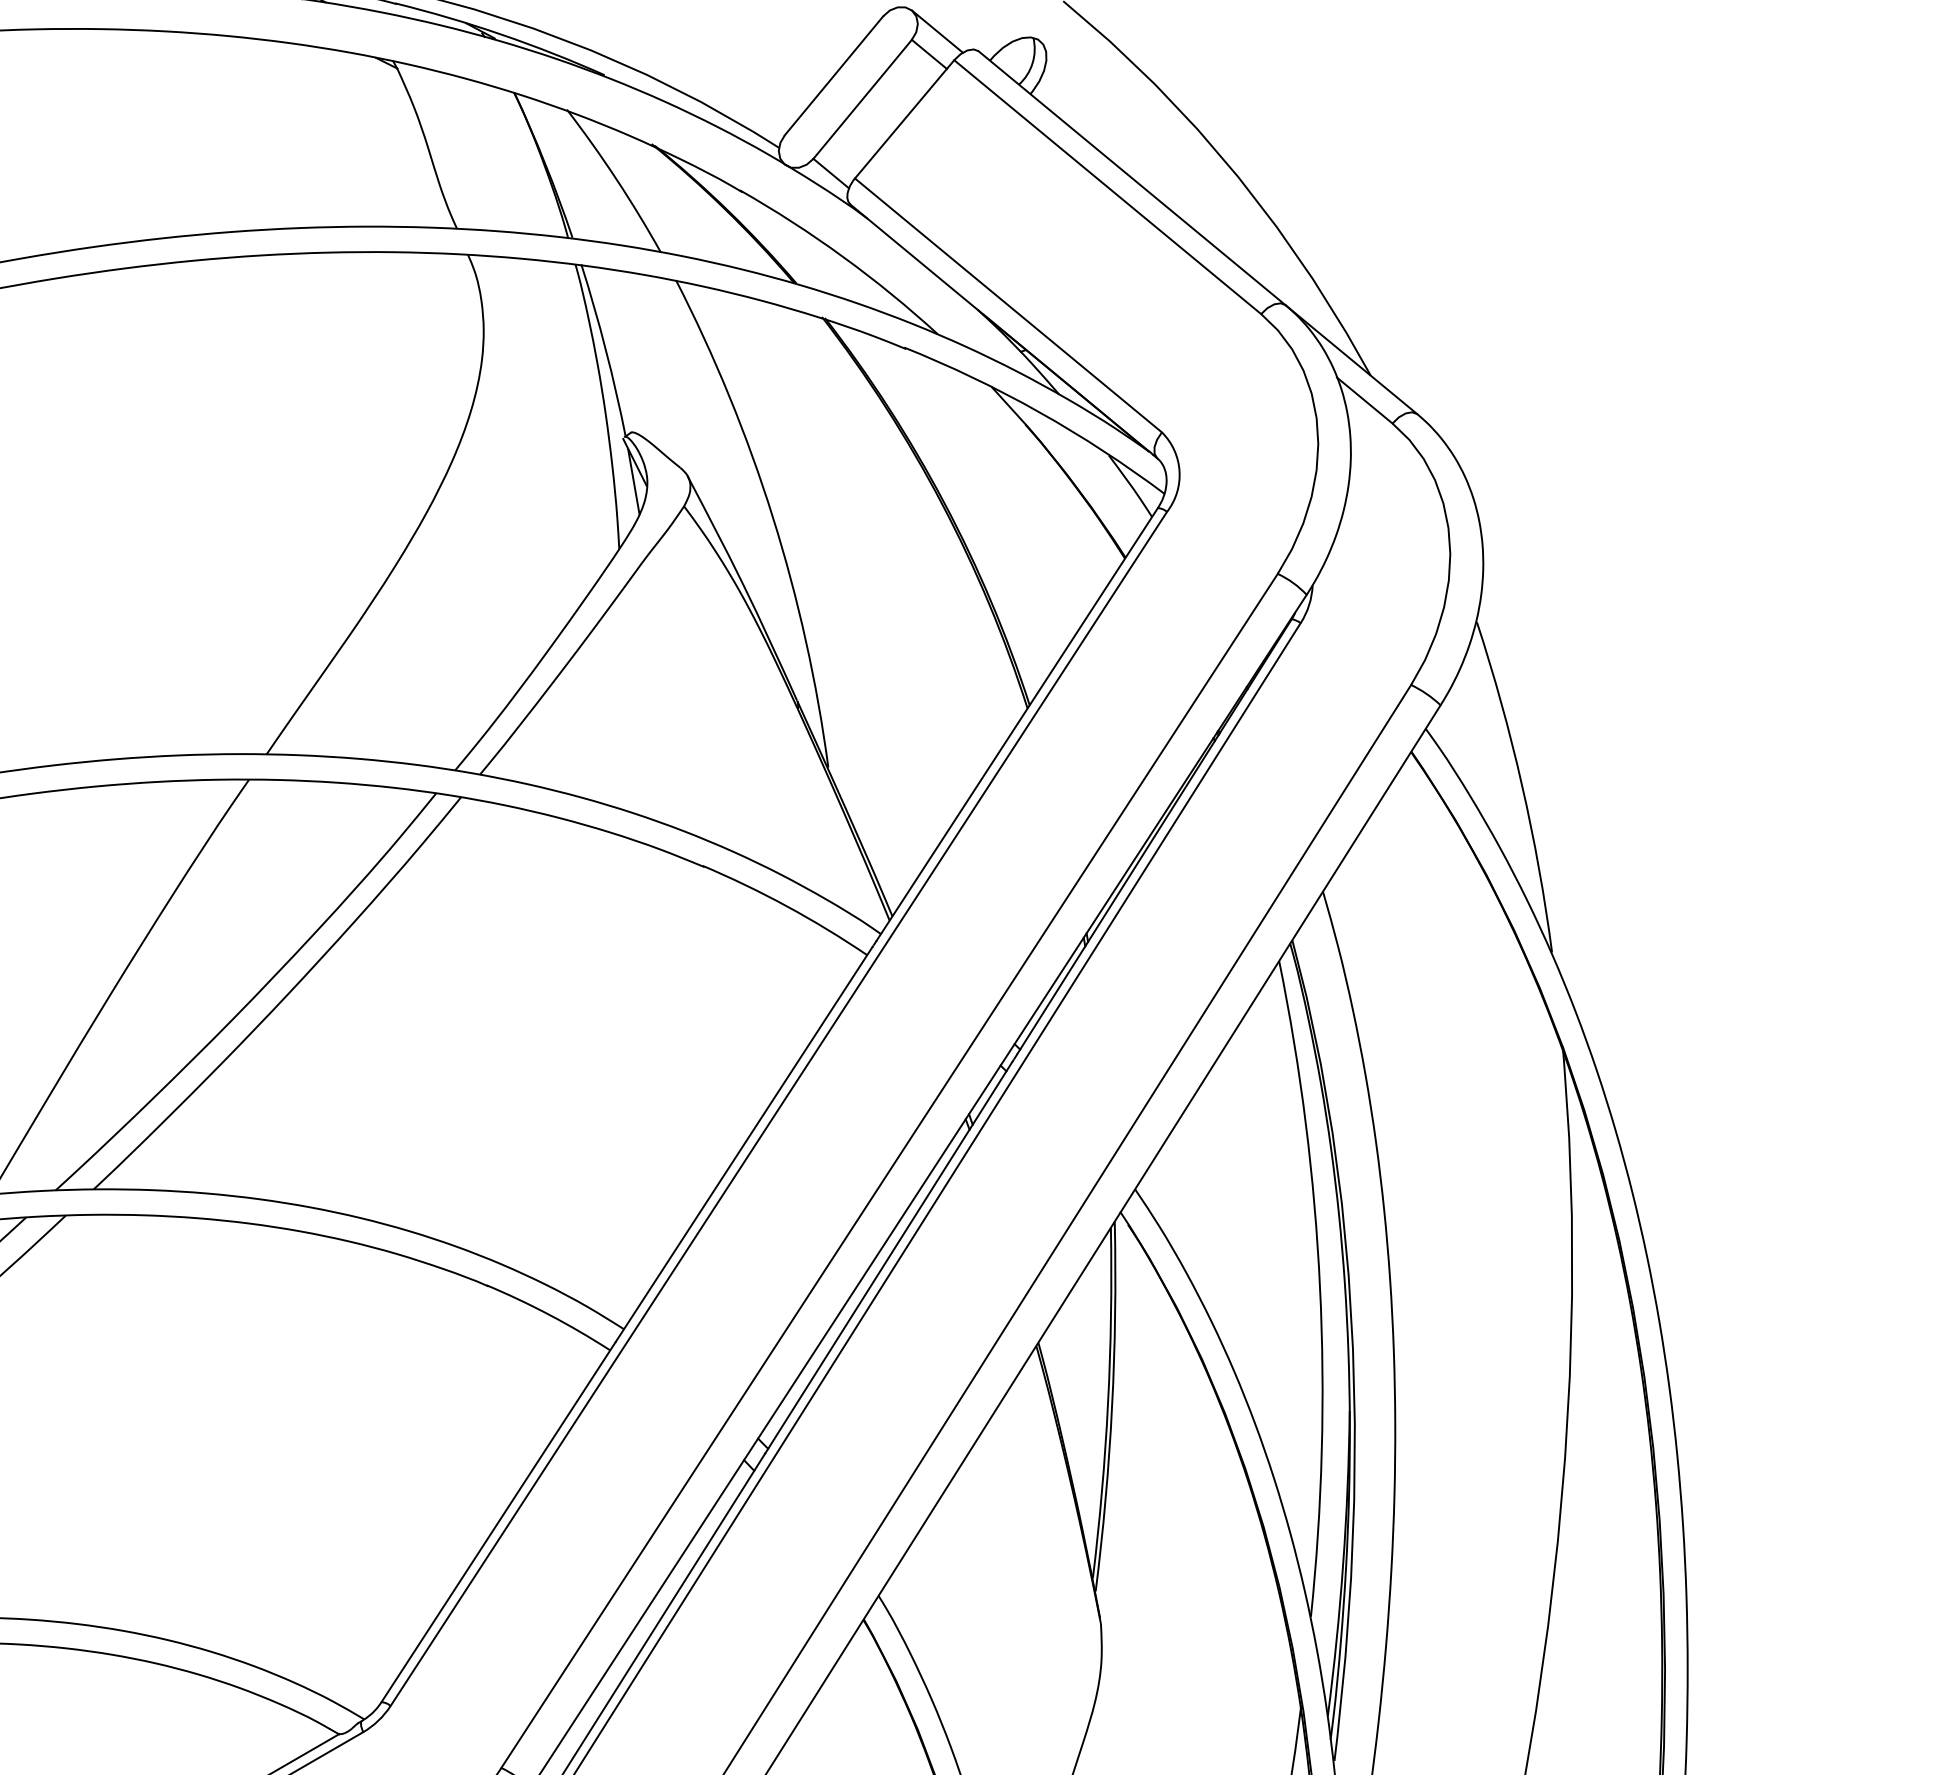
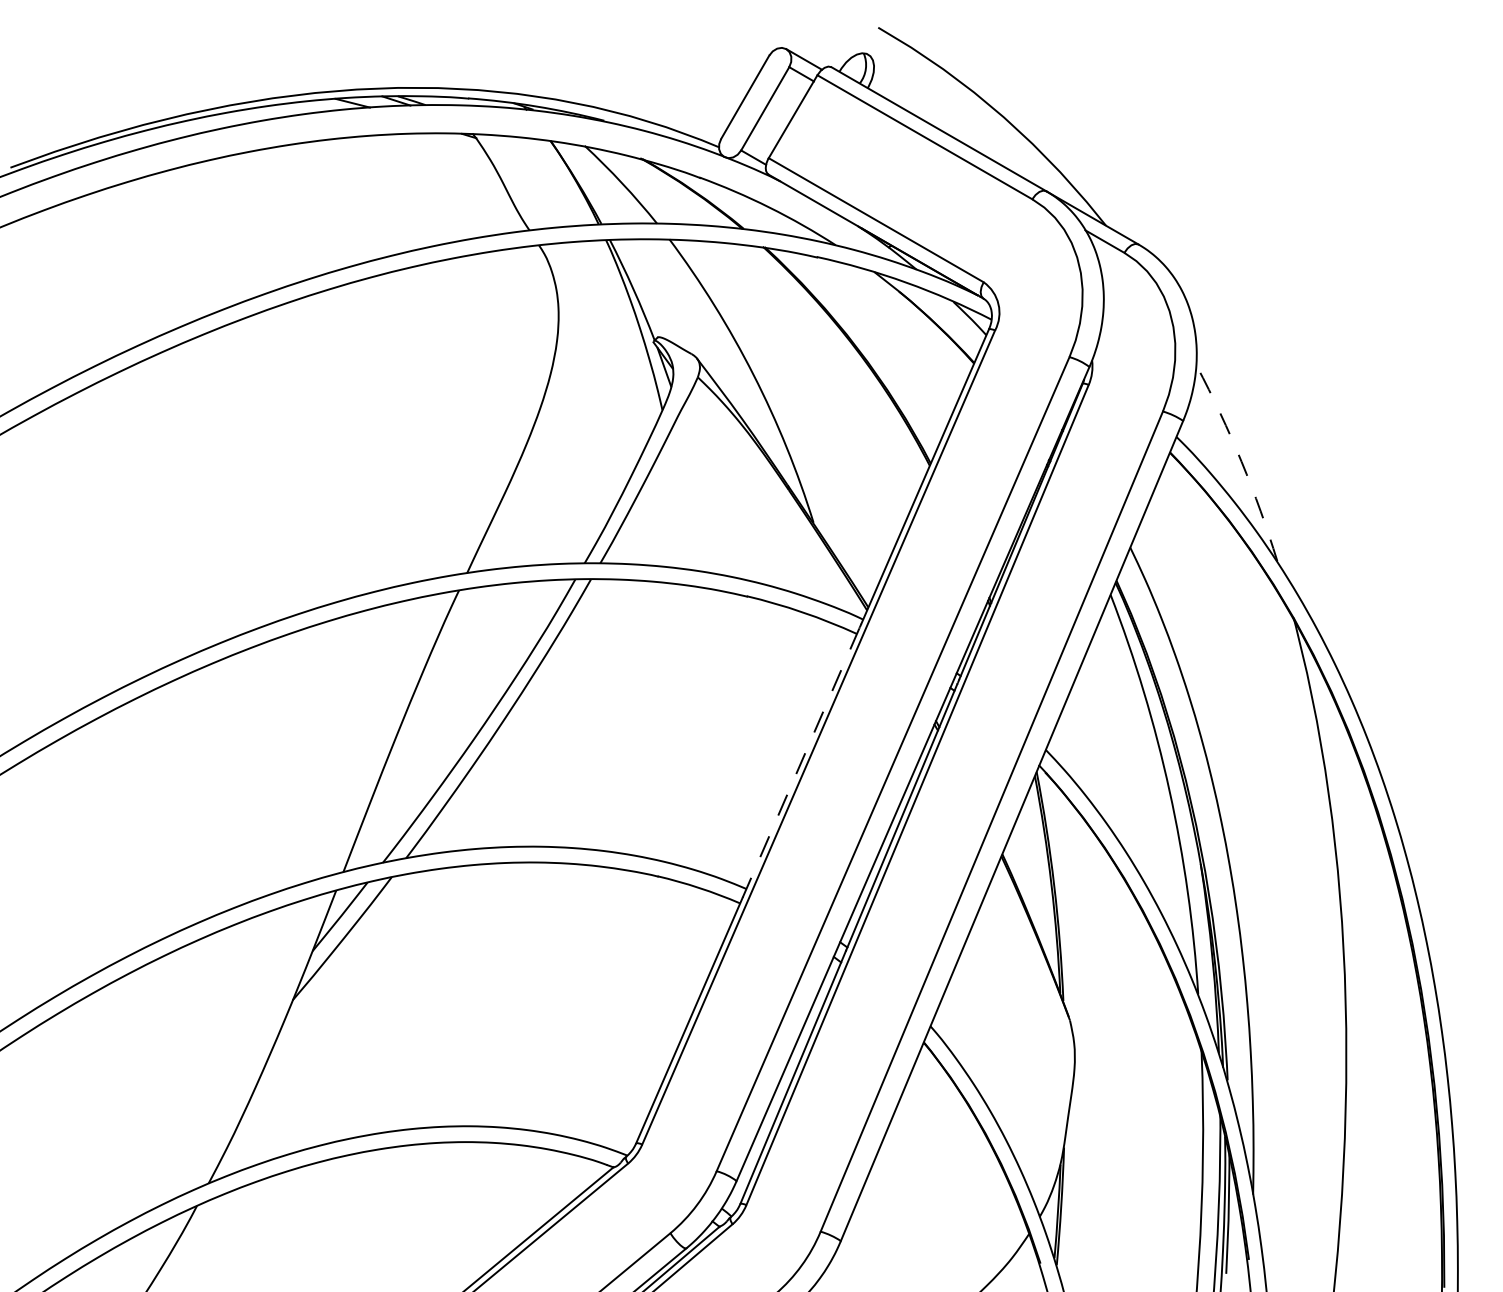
arc: (1522, 785) -> (1241, 461), solid -> dashed
line: (743, 1145) -> (800, 763), solid -> dashed

